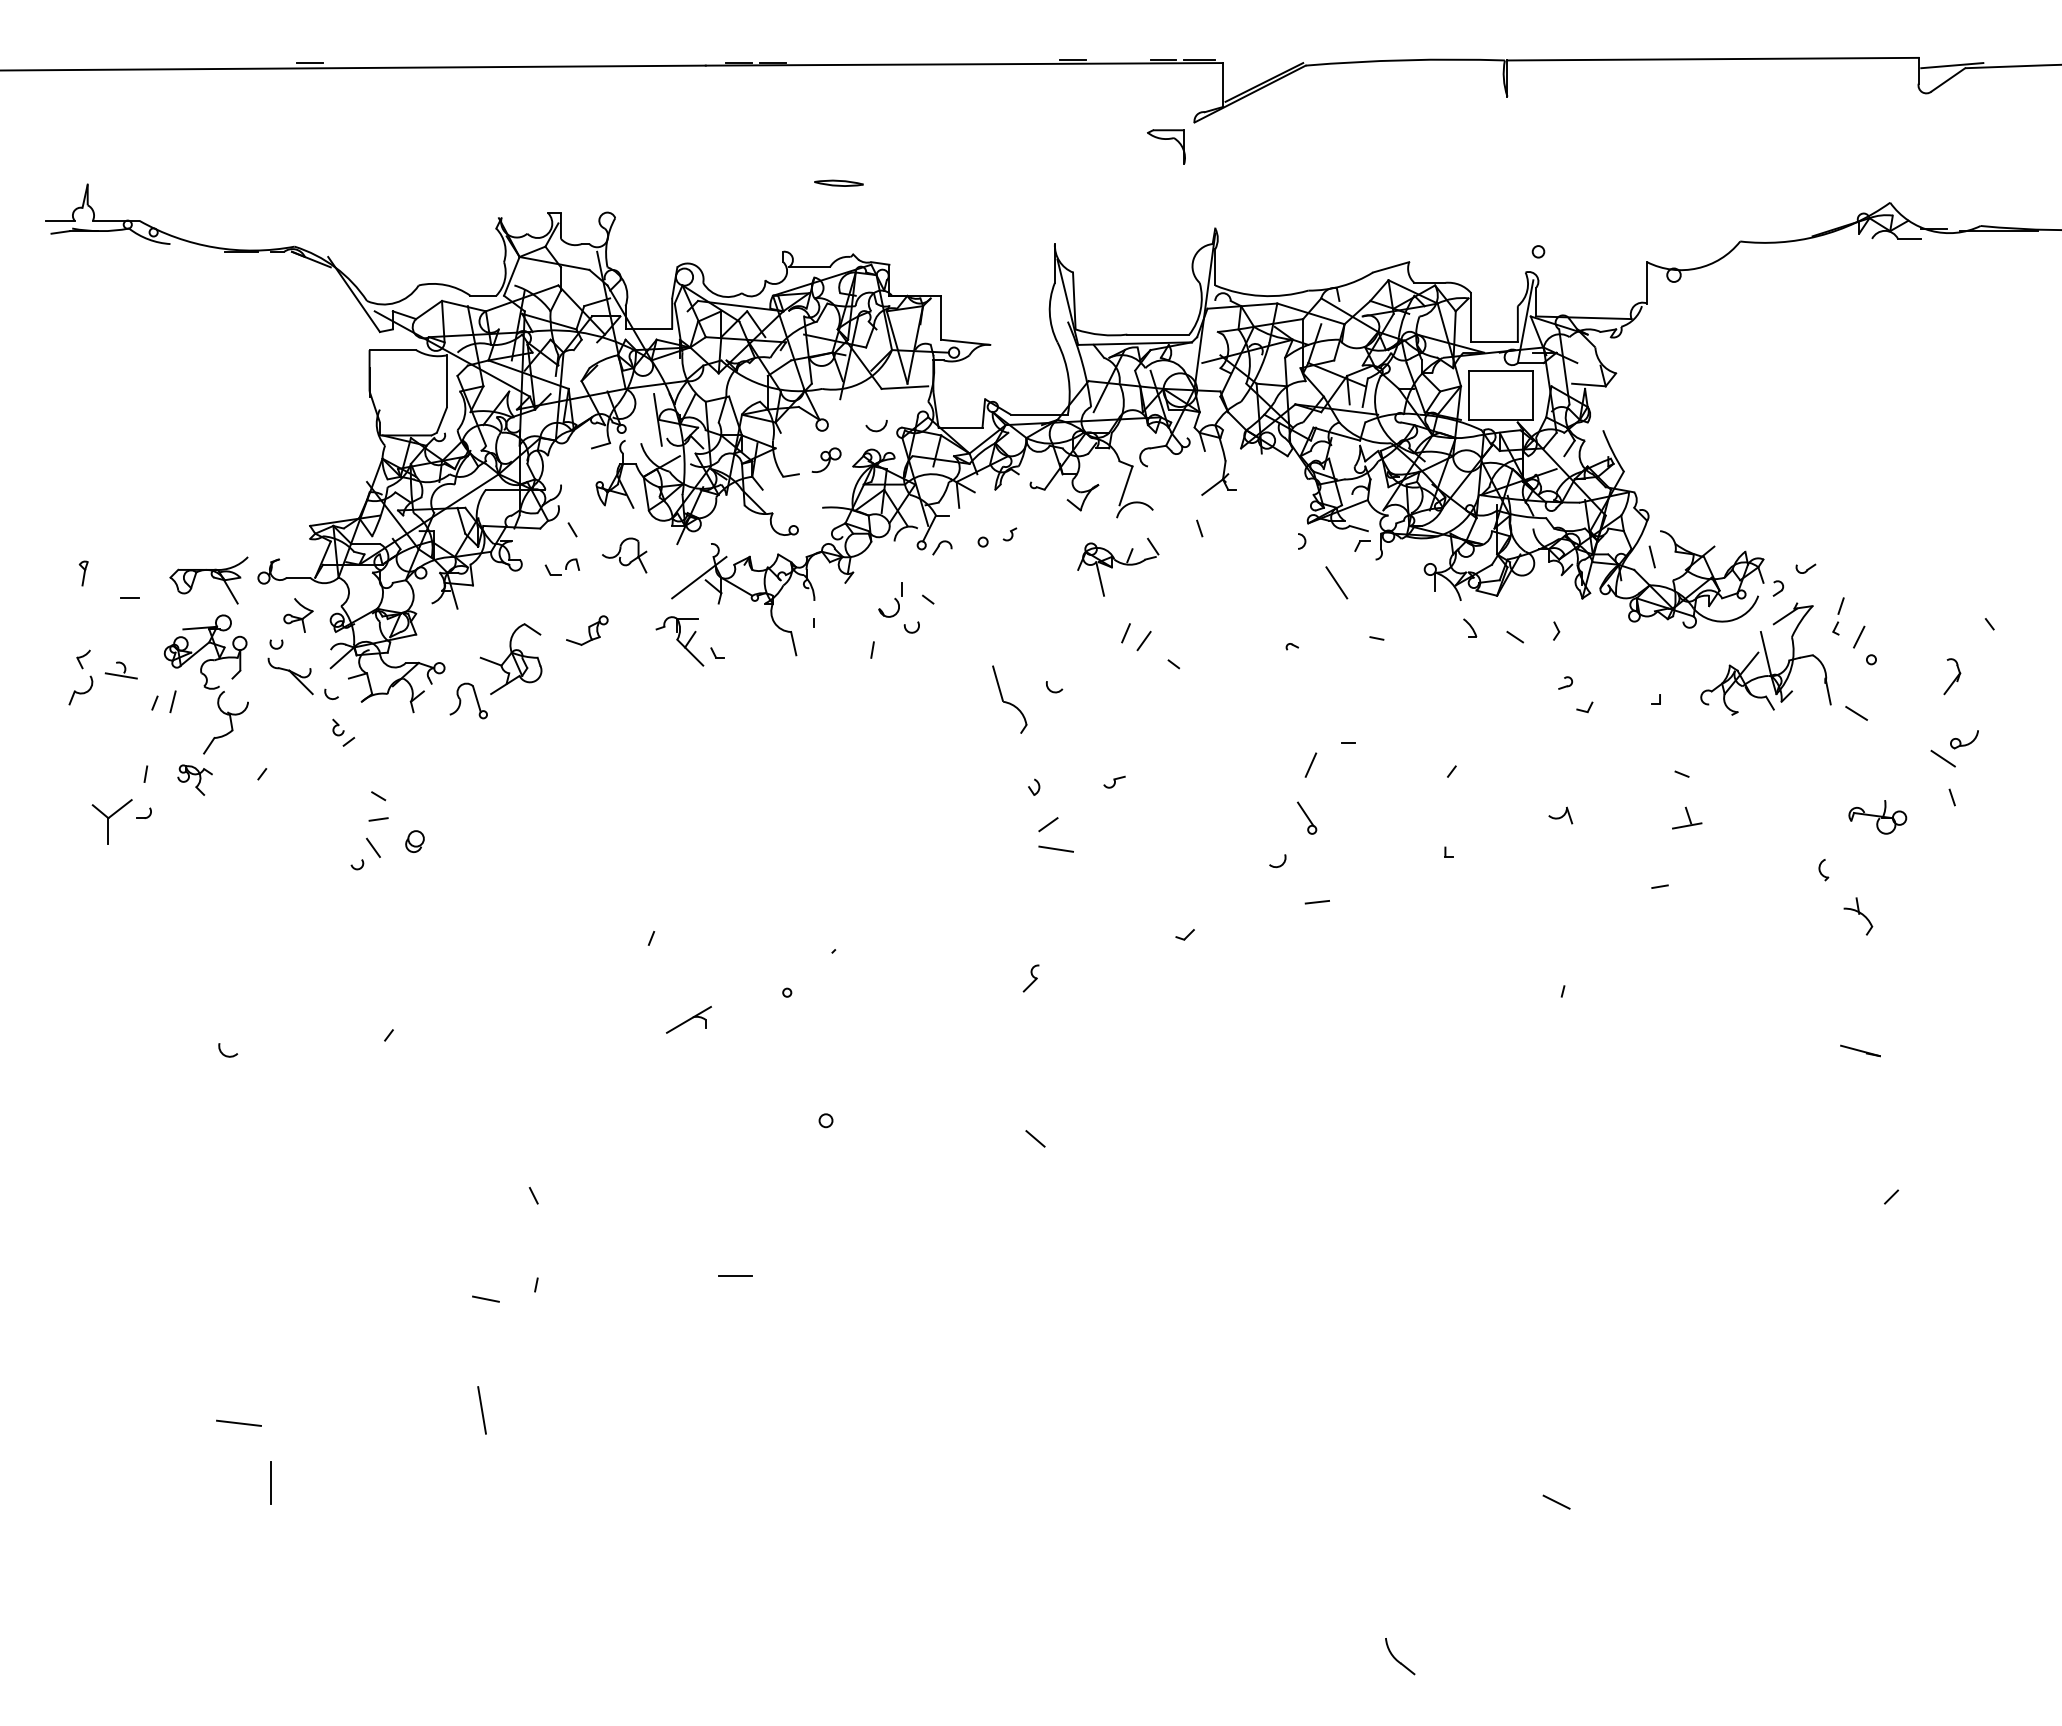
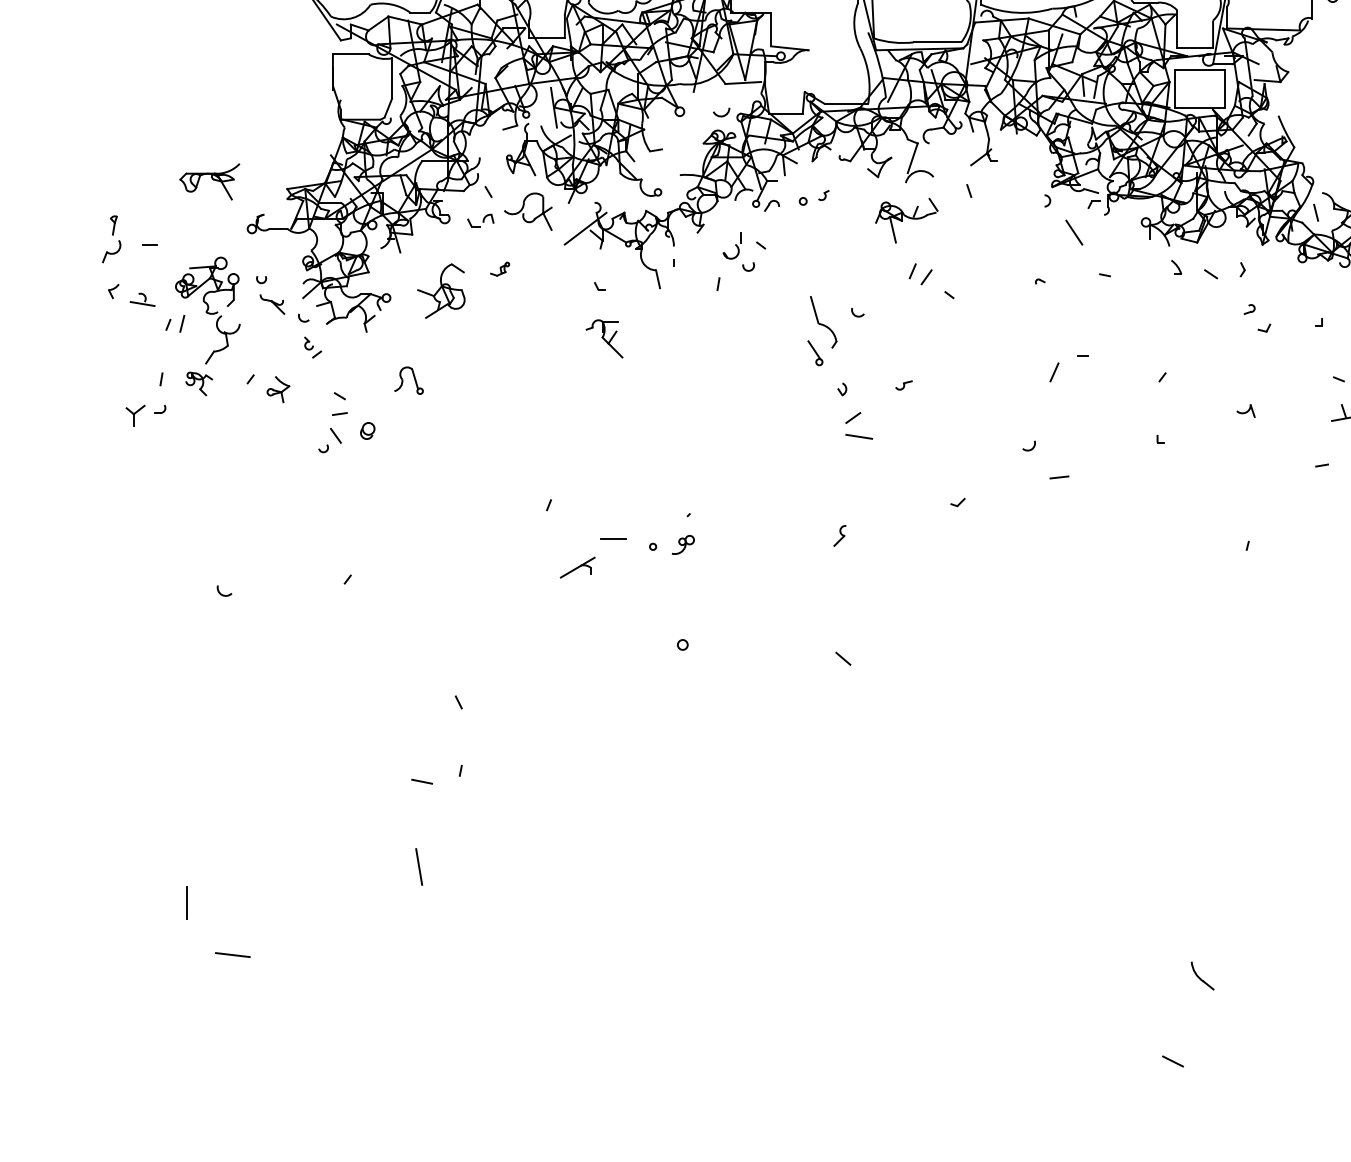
part: (826, 459) -> (683, 544), moved
part: (624, 555) -> (528, 211), size x1.4
part: (208, 580) -> (209, 181), moved
part: (298, 615) -> (278, 389), moved
part: (587, 630) -> (499, 269), size x0.6
part: (679, 641) -> (604, 338), moved
part: (290, 676) -> (272, 304), size x0.7
part: (80, 690) -> (111, 251), moved
part: (461, 700) -> (403, 380), moved
part: (1307, 817) -> (815, 352), moved
part: (111, 821) -> (135, 415), size x0.6
line: (735, 1275) -> (613, 538), moved
line: (238, 1422) -> (232, 954), moved
line: (270, 1482) -> (186, 903), moved
line: (1556, 1501) -> (1172, 1060), moved
part: (1400, 1656) -> (1202, 975), moved

